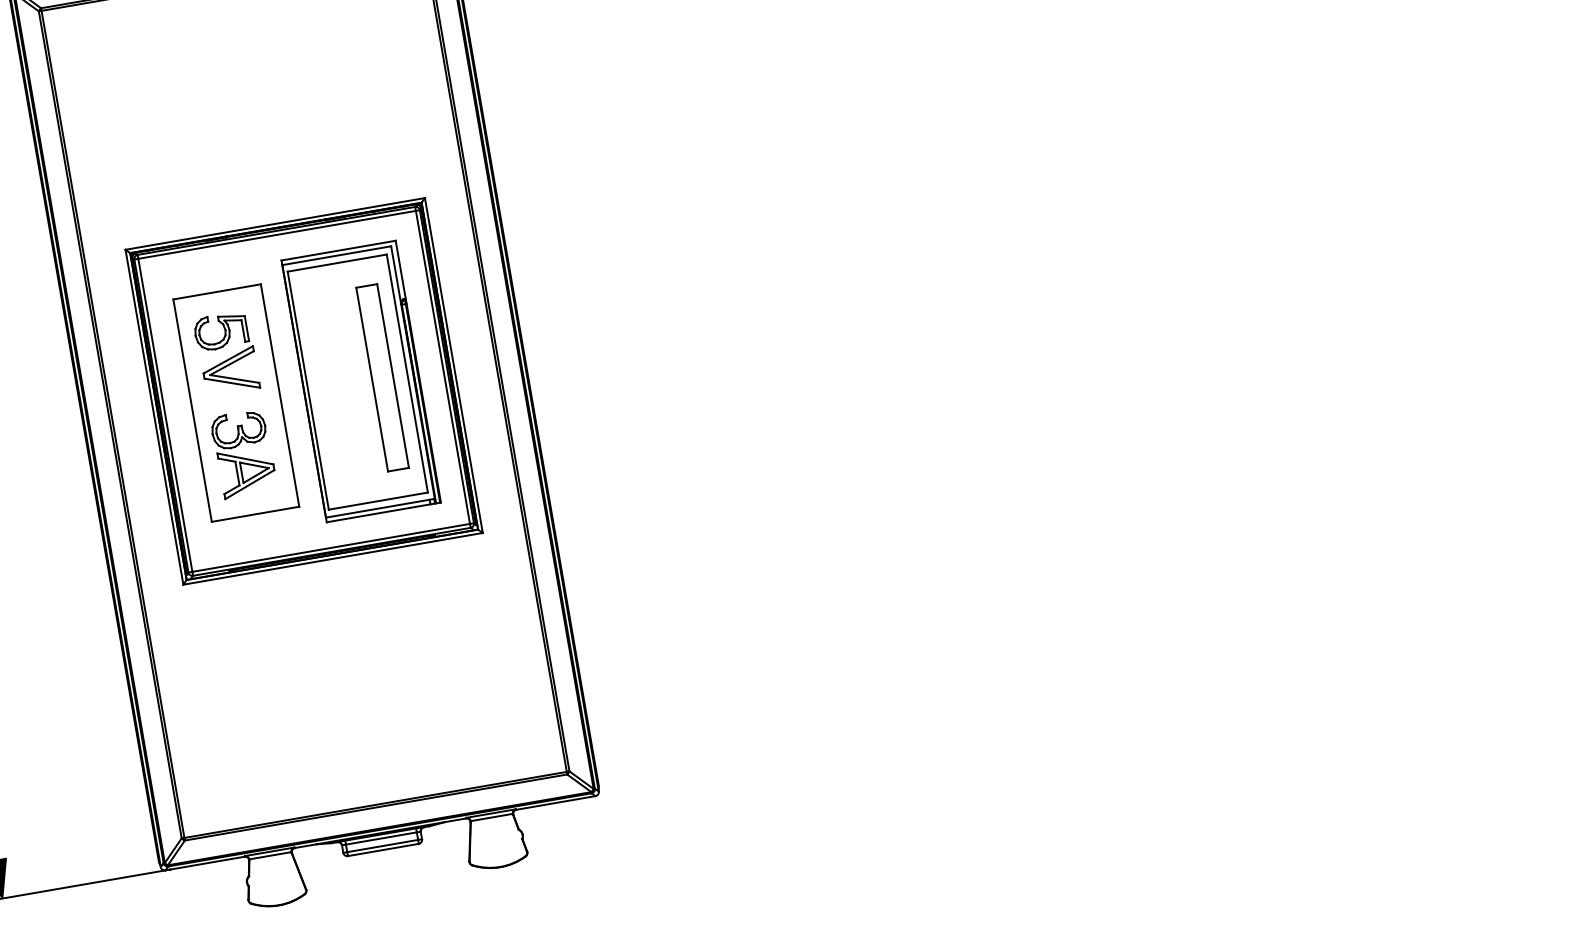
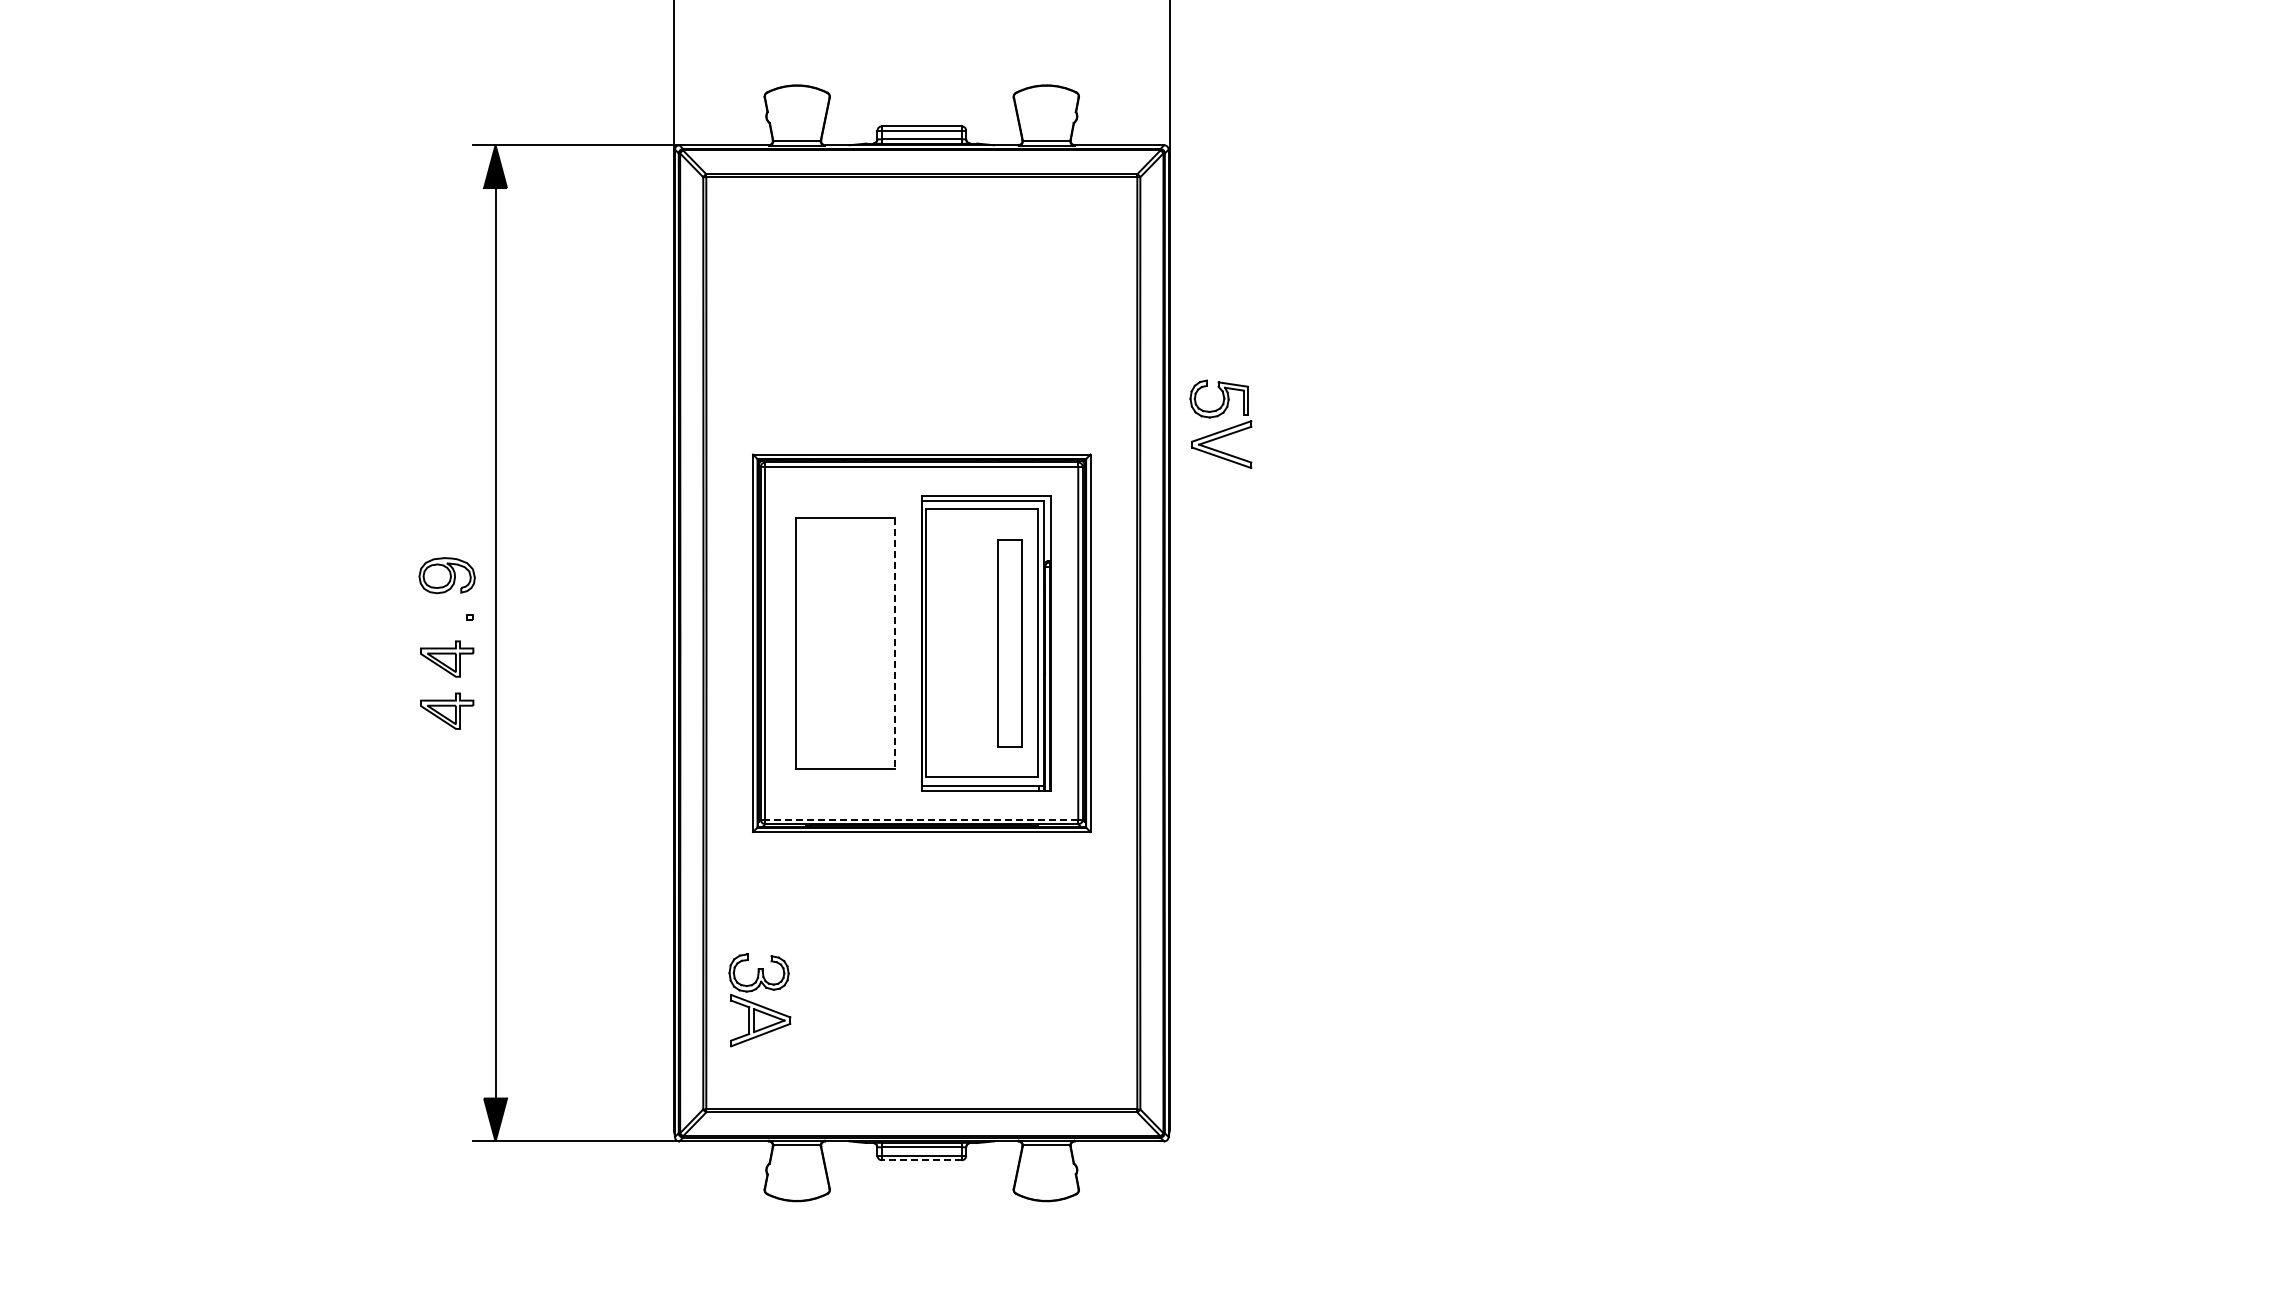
part: (226, 353) -> (1220, 424), moved
line: (279, 395) -> (894, 643), solid -> dashed
part: (243, 454) -> (759, 1000), moved
line: (330, 547) -> (921, 819), solid -> dashed
line: (383, 850) -> (921, 1160), solid -> dashed

